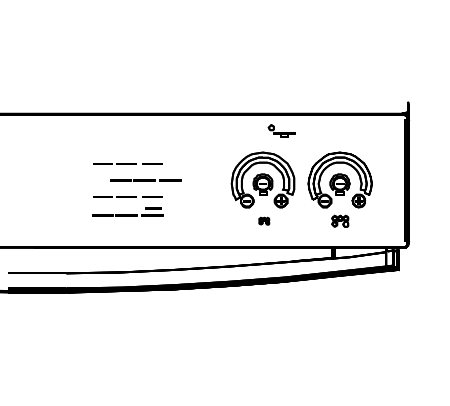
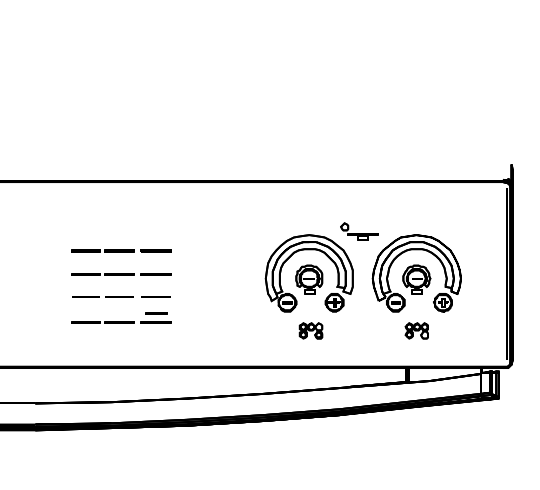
part: (281, 130) -> (358, 230), moved
line: (145, 180) -> (120, 274), moved
part: (264, 220) -> (311, 329), size x1.67

